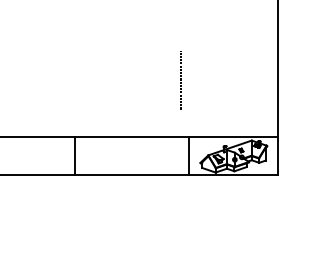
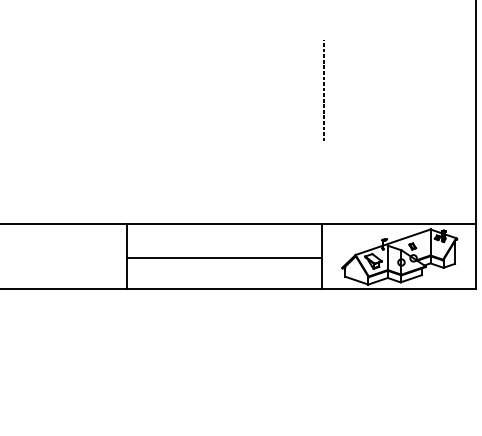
line: (180, 80) -> (323, 91), moved
line: (132, 157) -> (224, 258), added

